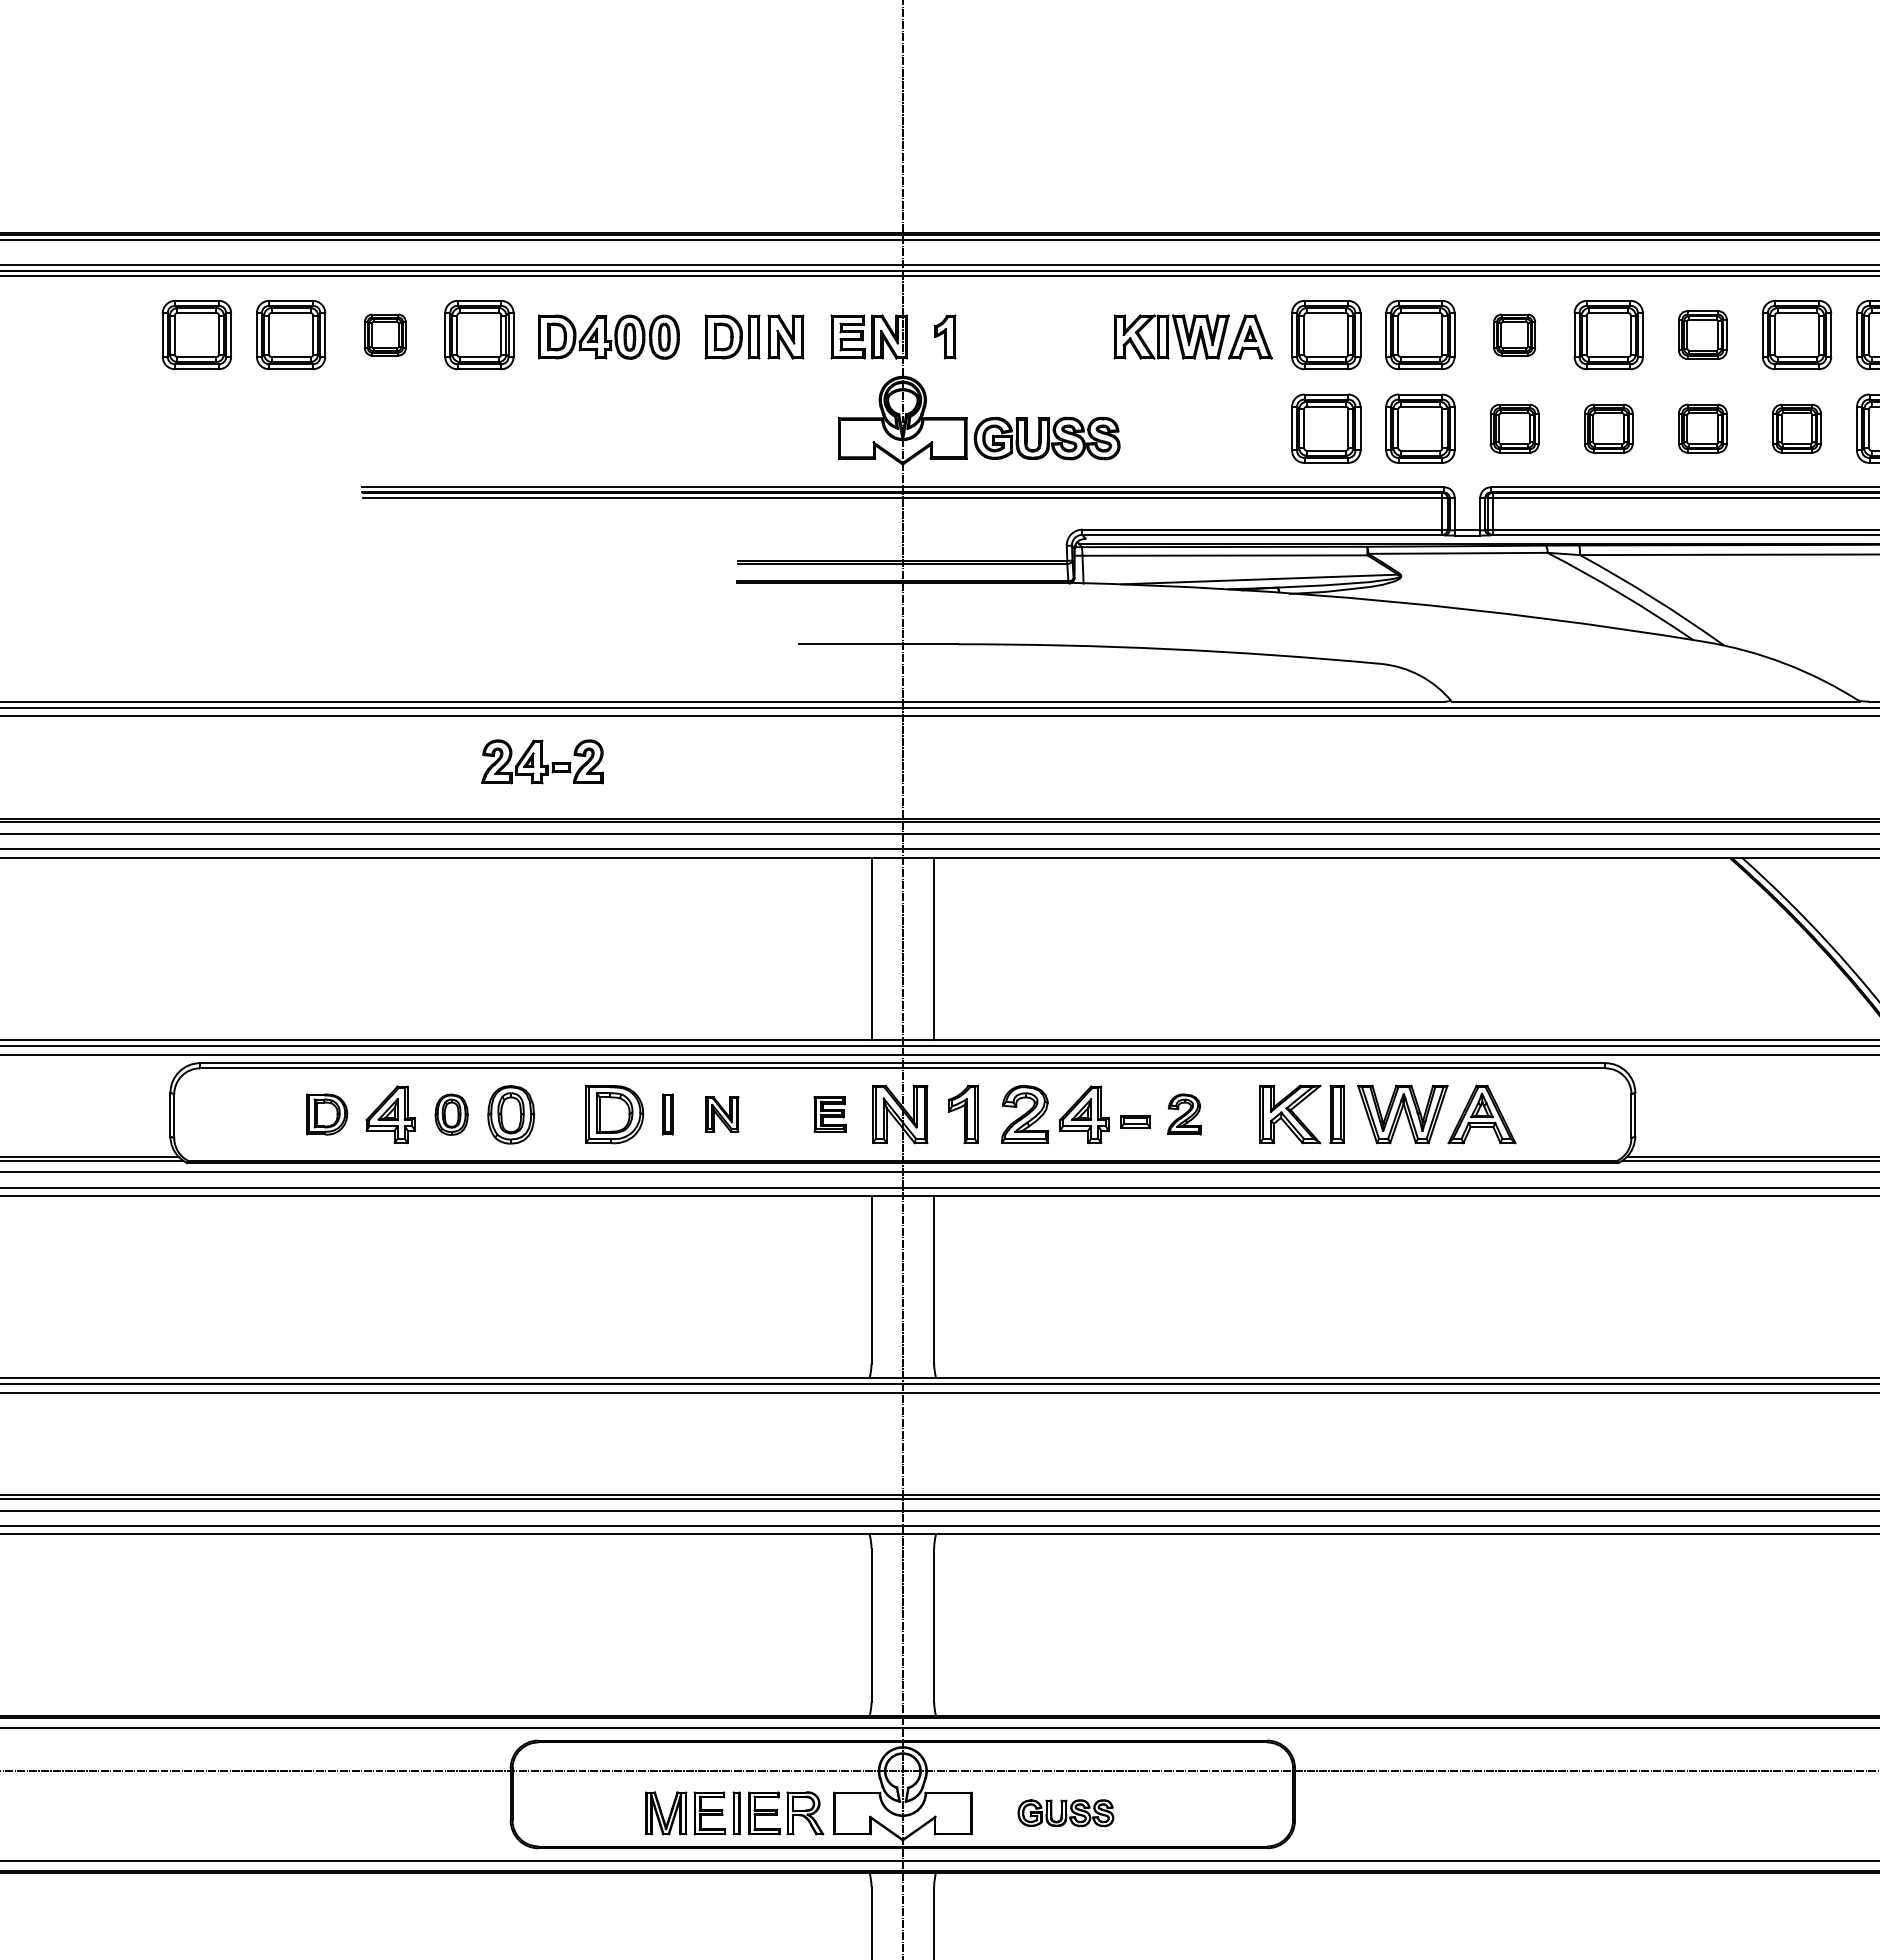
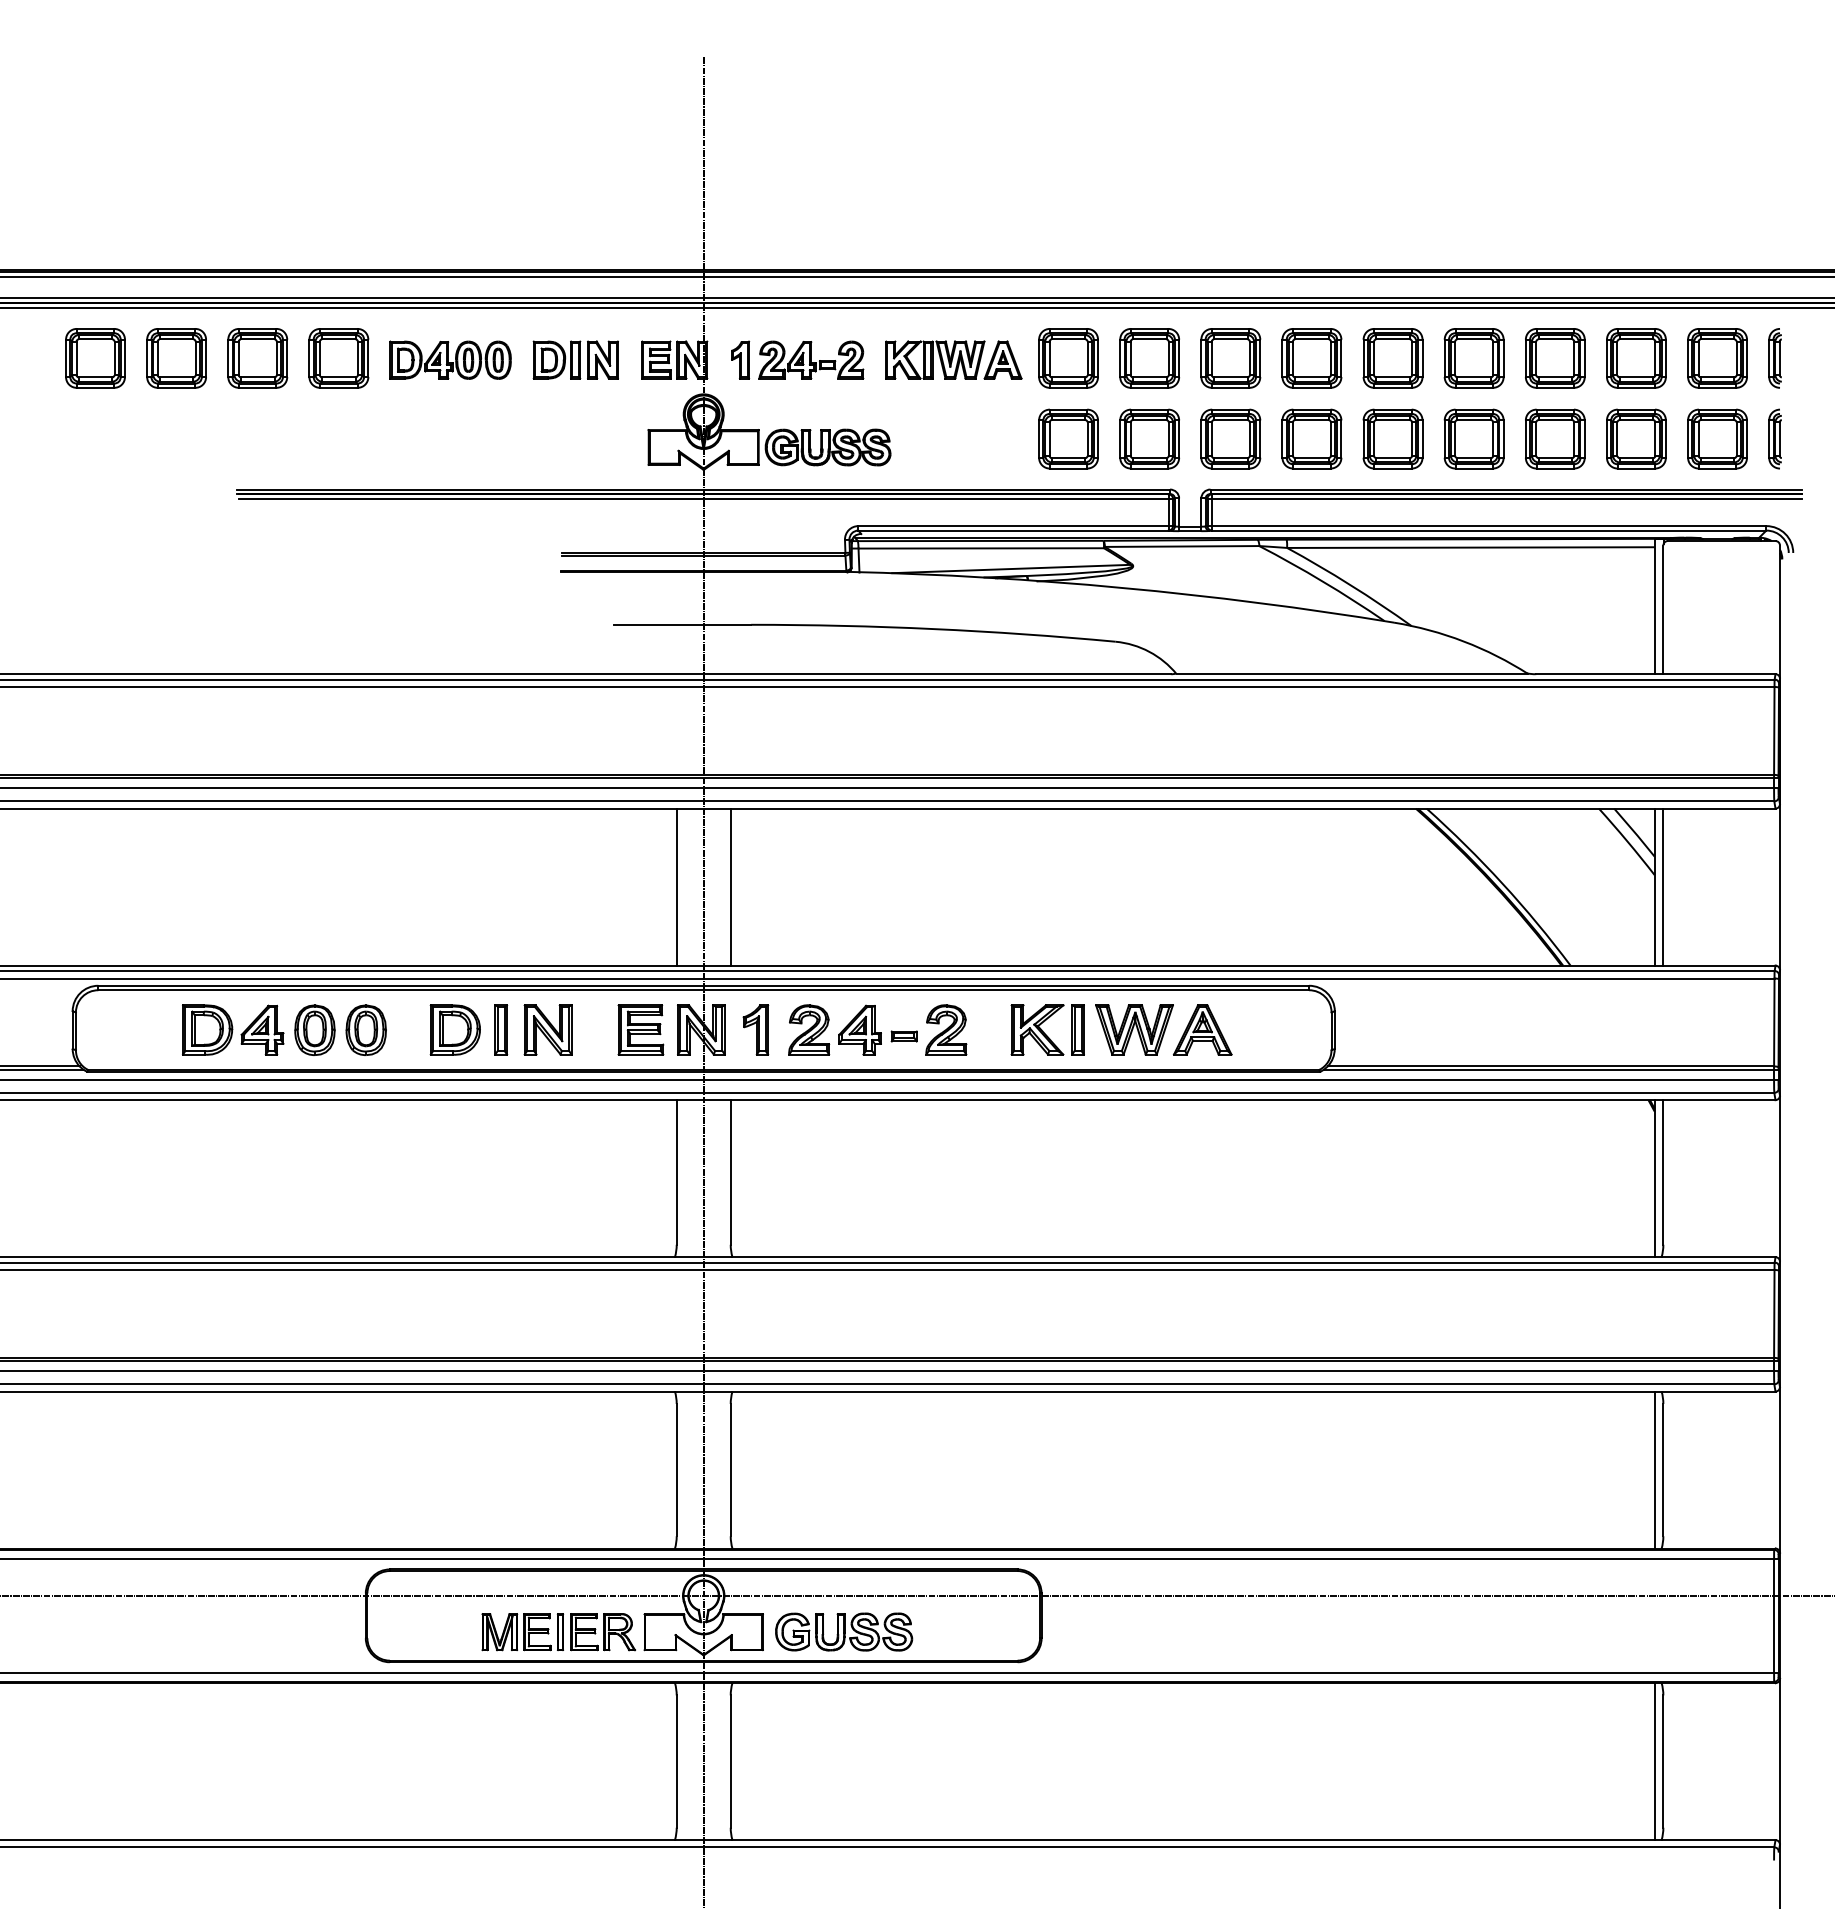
part: (384, 335) -> (257, 358), size x1.67
part: (1514, 335) -> (1230, 358), size x1.67
part: (1702, 335) -> (1392, 358), size x1.43
part: (1514, 428) -> (1230, 438), size x1.43
part: (1608, 428) -> (1311, 438), size x1.43
part: (1702, 428) -> (1392, 438), size x1.43
part: (1796, 428) -> (1473, 438), size x1.43
part: (542, 761) -> (811, 359), moved
part: (326, 1113) -> (207, 1029), size x1.43
part: (451, 1113) -> (314, 1029), size x1.43
part: (668, 1113) -> (501, 1029), size x1.43
part: (721, 1113) -> (547, 1029), size x1.67
part: (829, 1113) -> (640, 1029), size x1.67
part: (1184, 1113) -> (946, 1029), size x1.43
part: (1066, 1812) -> (844, 1631), size x1.67

